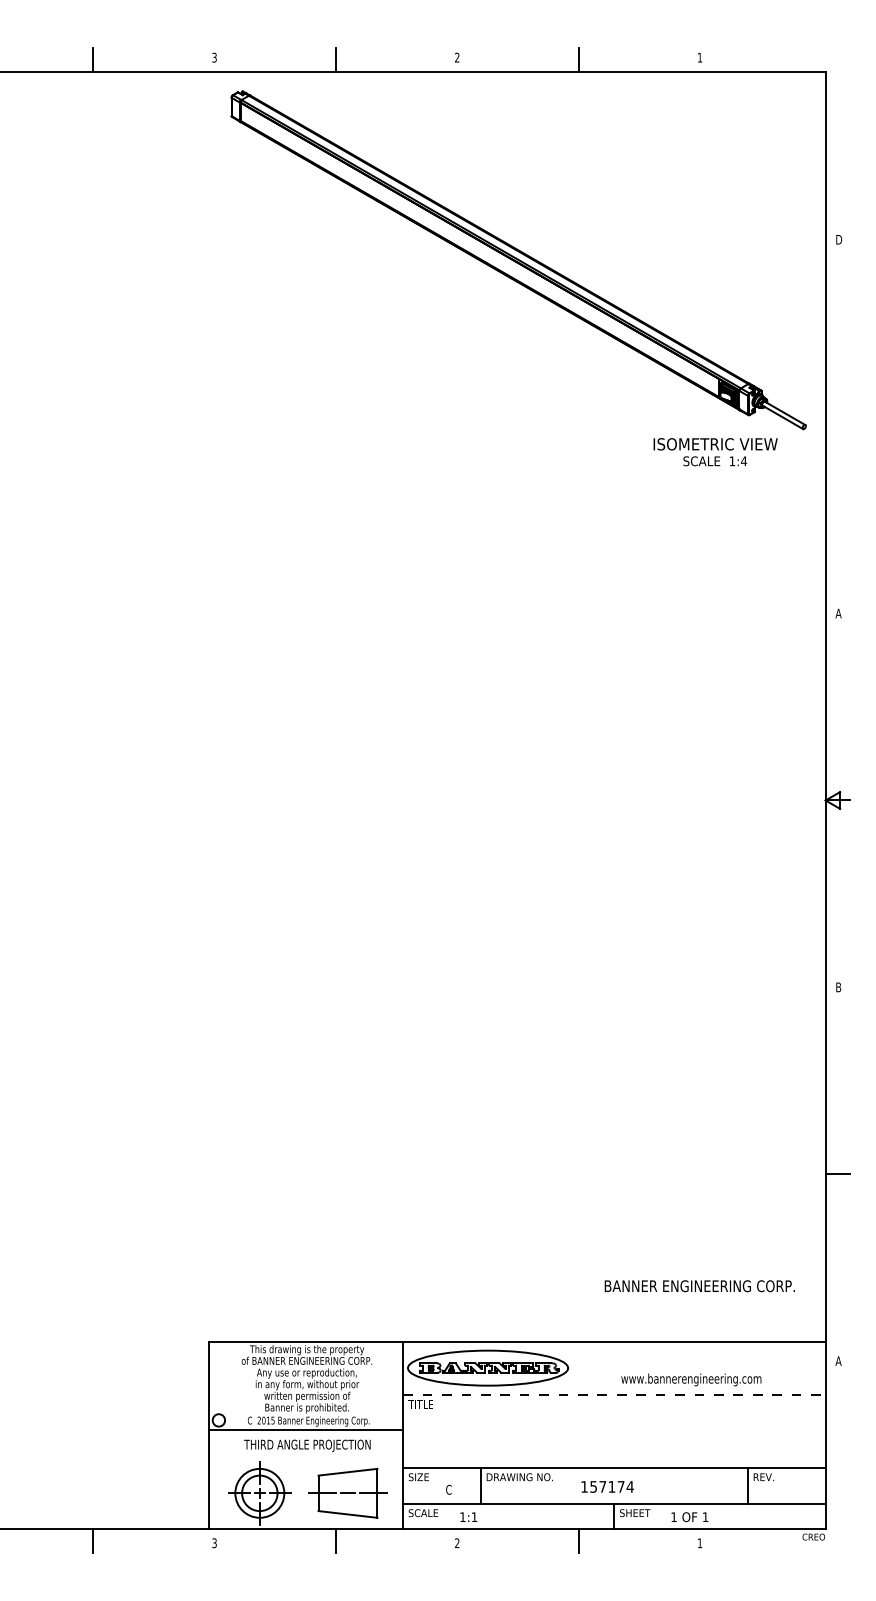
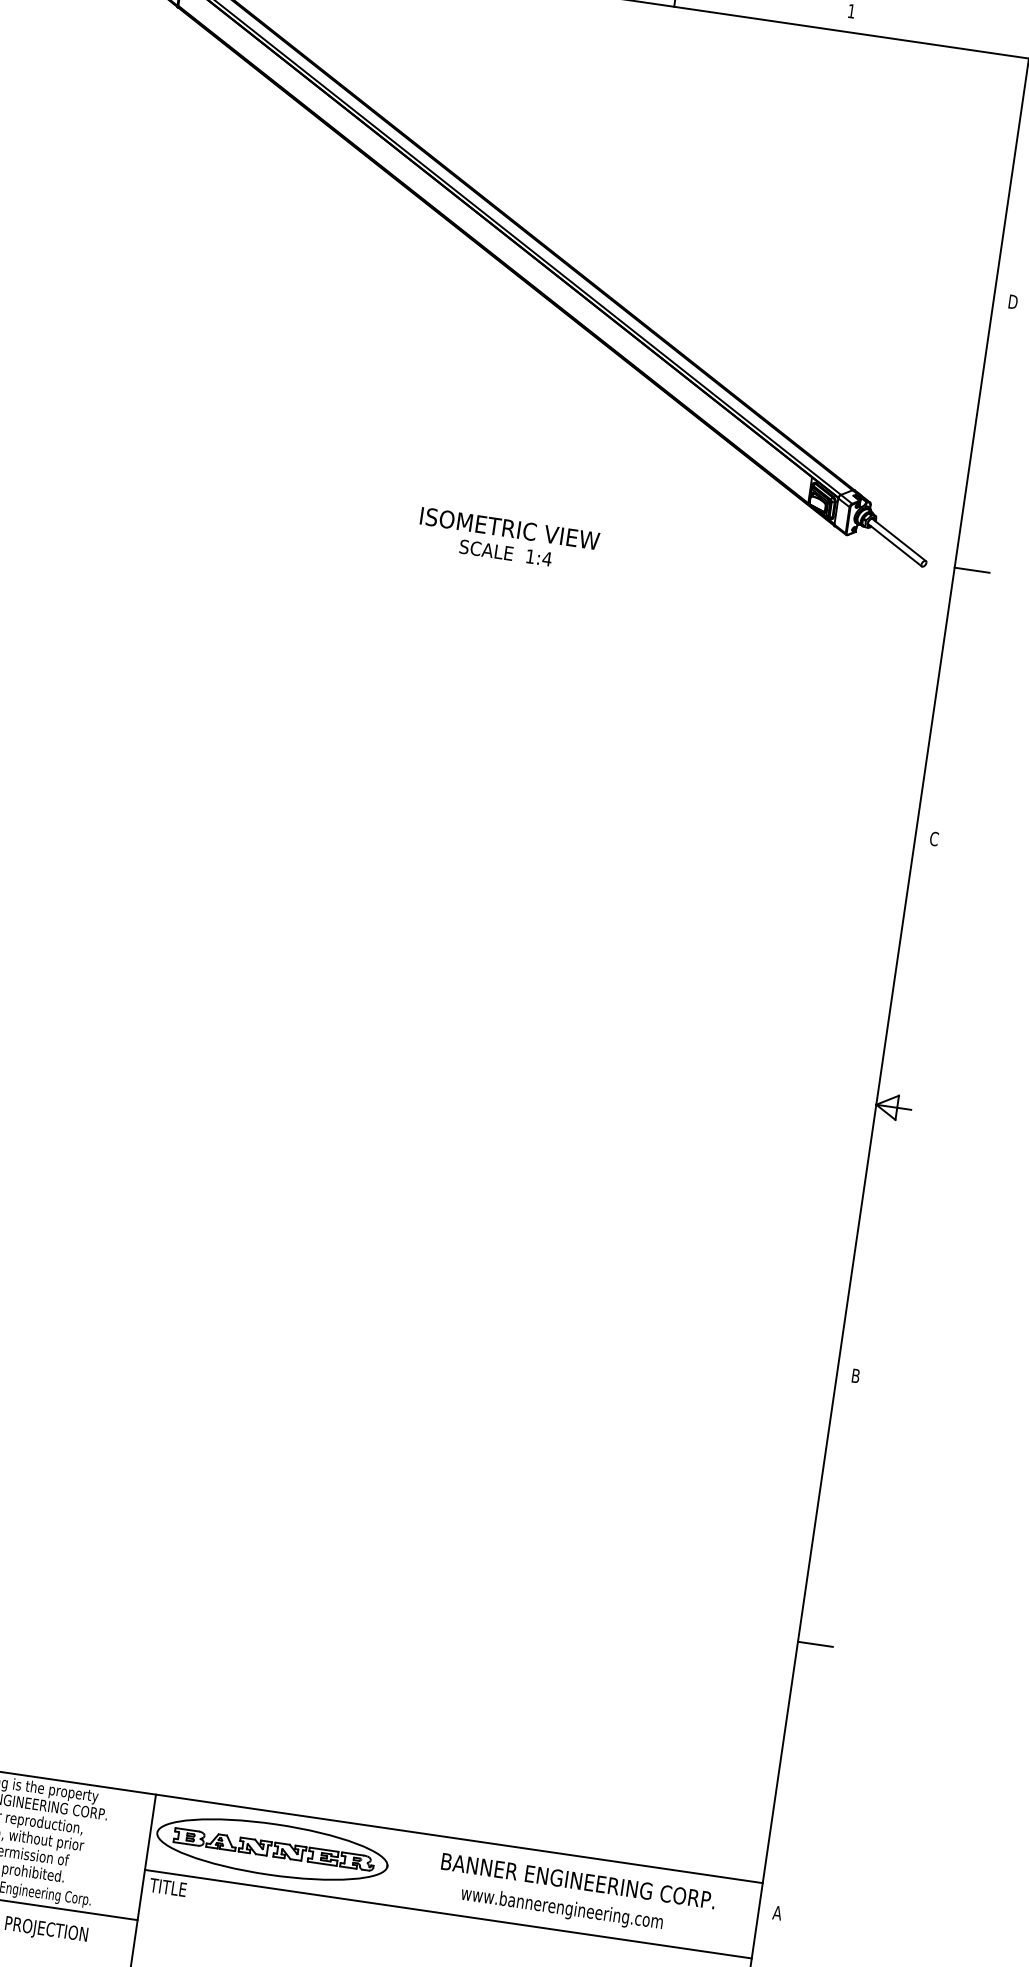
line: (837, 426) -> (971, 569), added
text: (715, 452) -> (508, 540), moved
text: (838, 613) -> (934, 838), A -> C
text: (699, 1286) -> (577, 1881), moved
line: (614, 1394) -> (448, 1913), dashed -> solid

